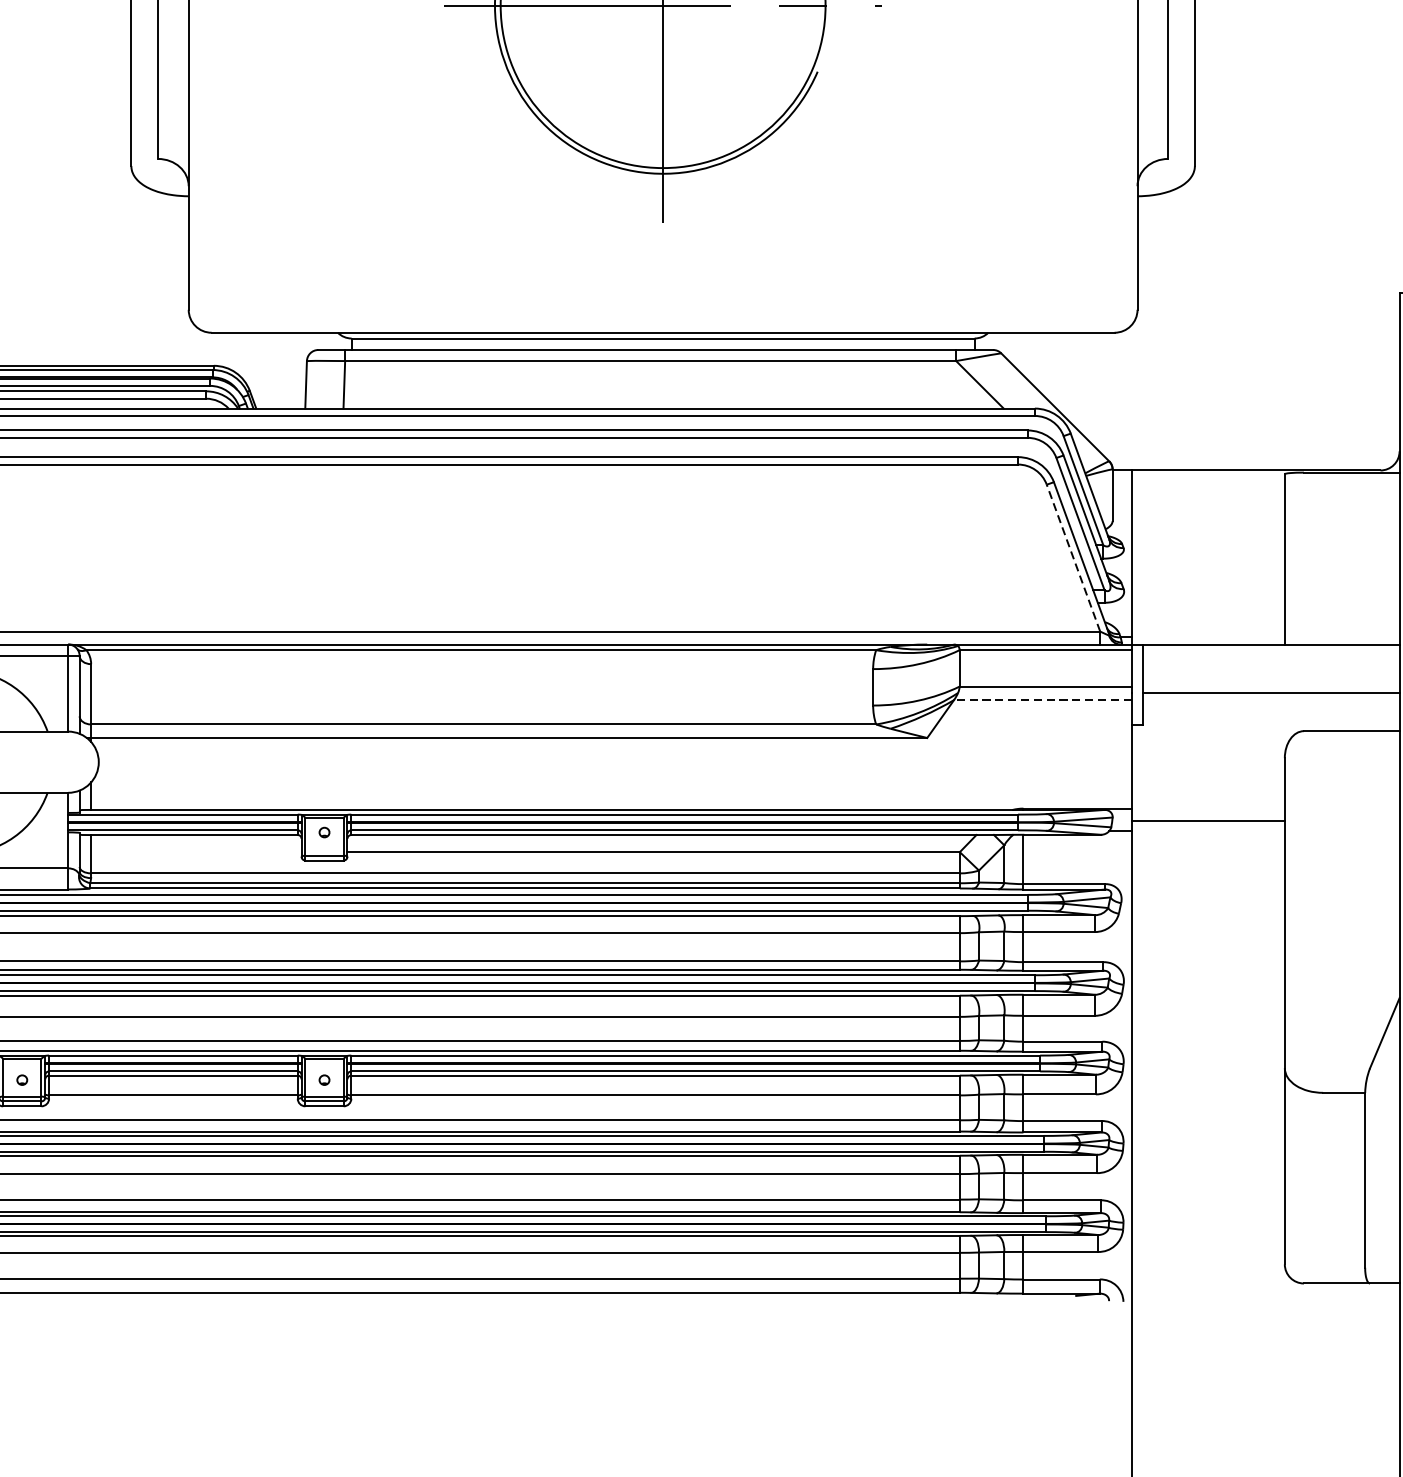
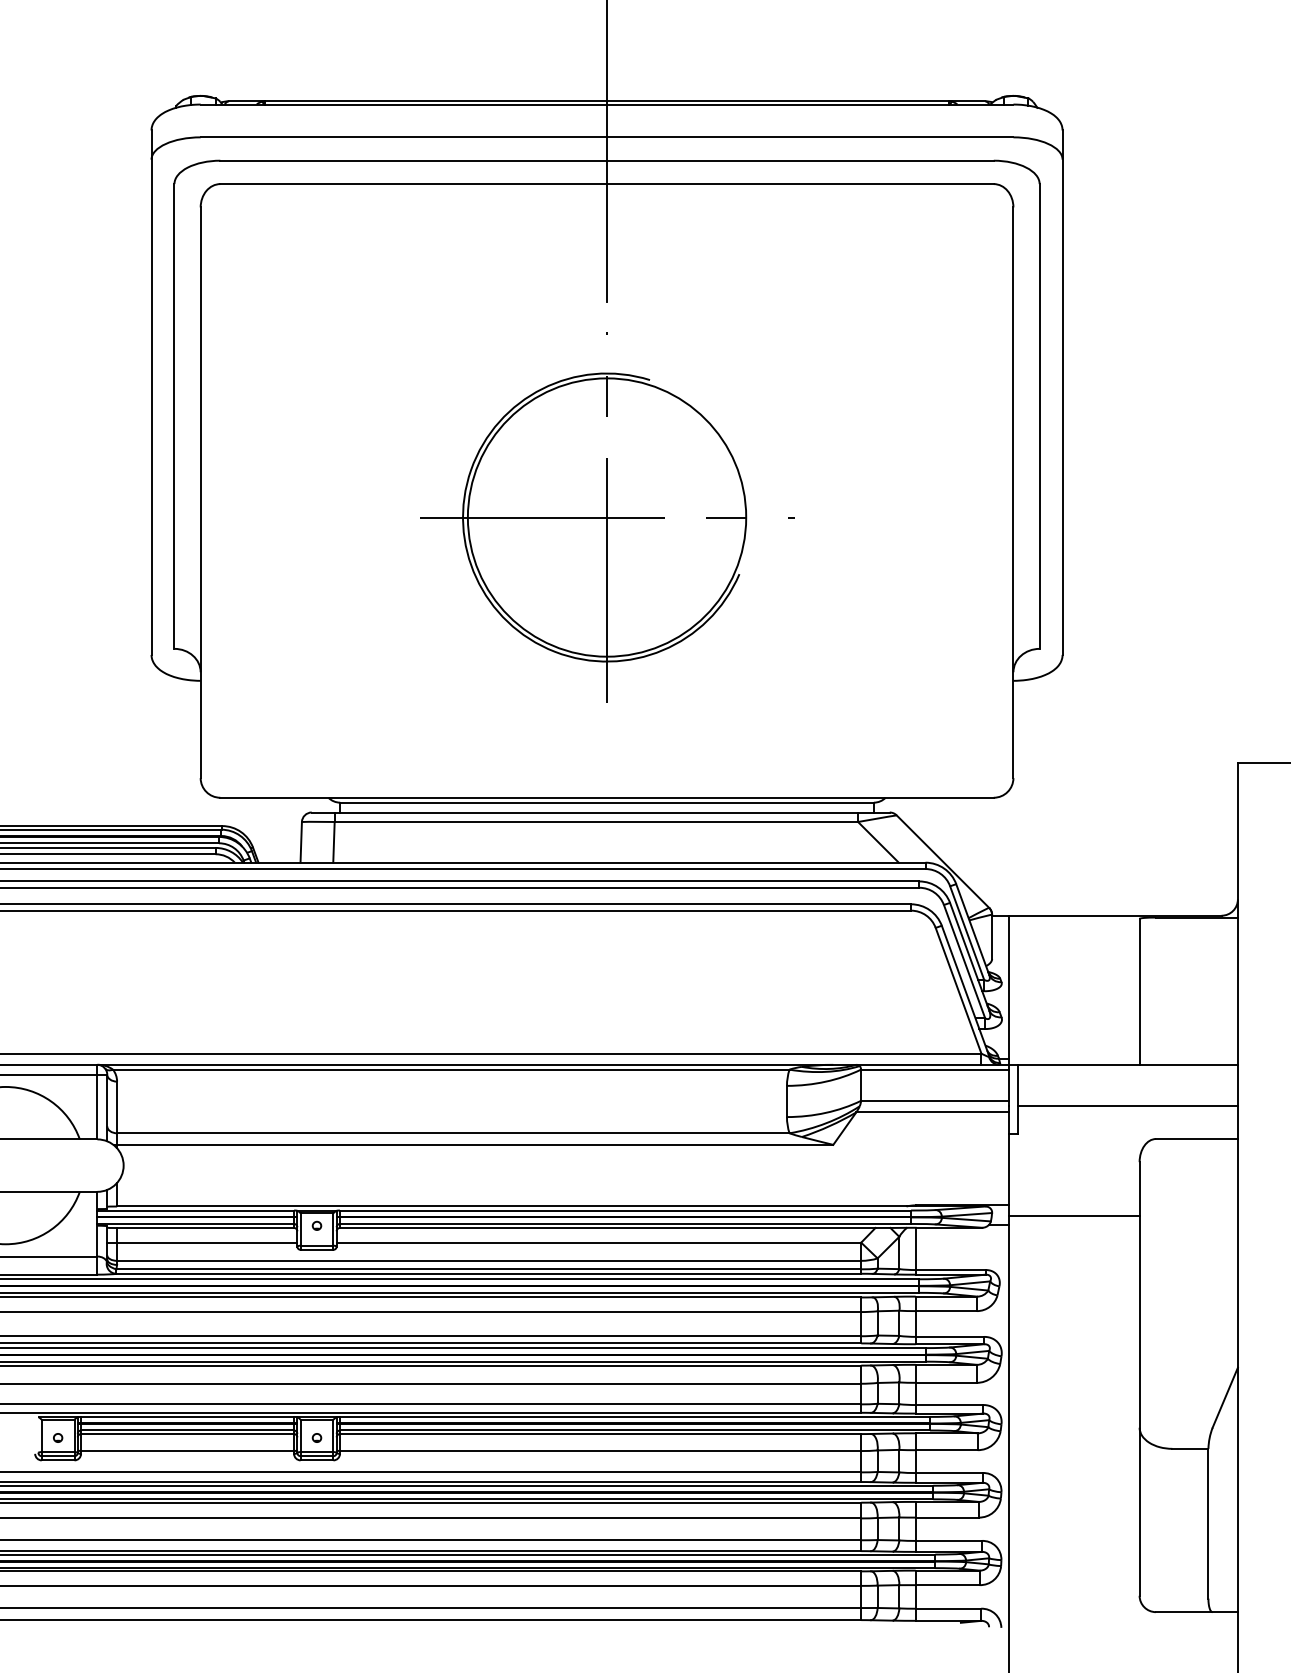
line: (1073, 557) -> (958, 990), dashed -> solid
line: (1041, 700) -> (931, 1112), dashed -> solid
line: (190, 851) -> (202, 1242), added

